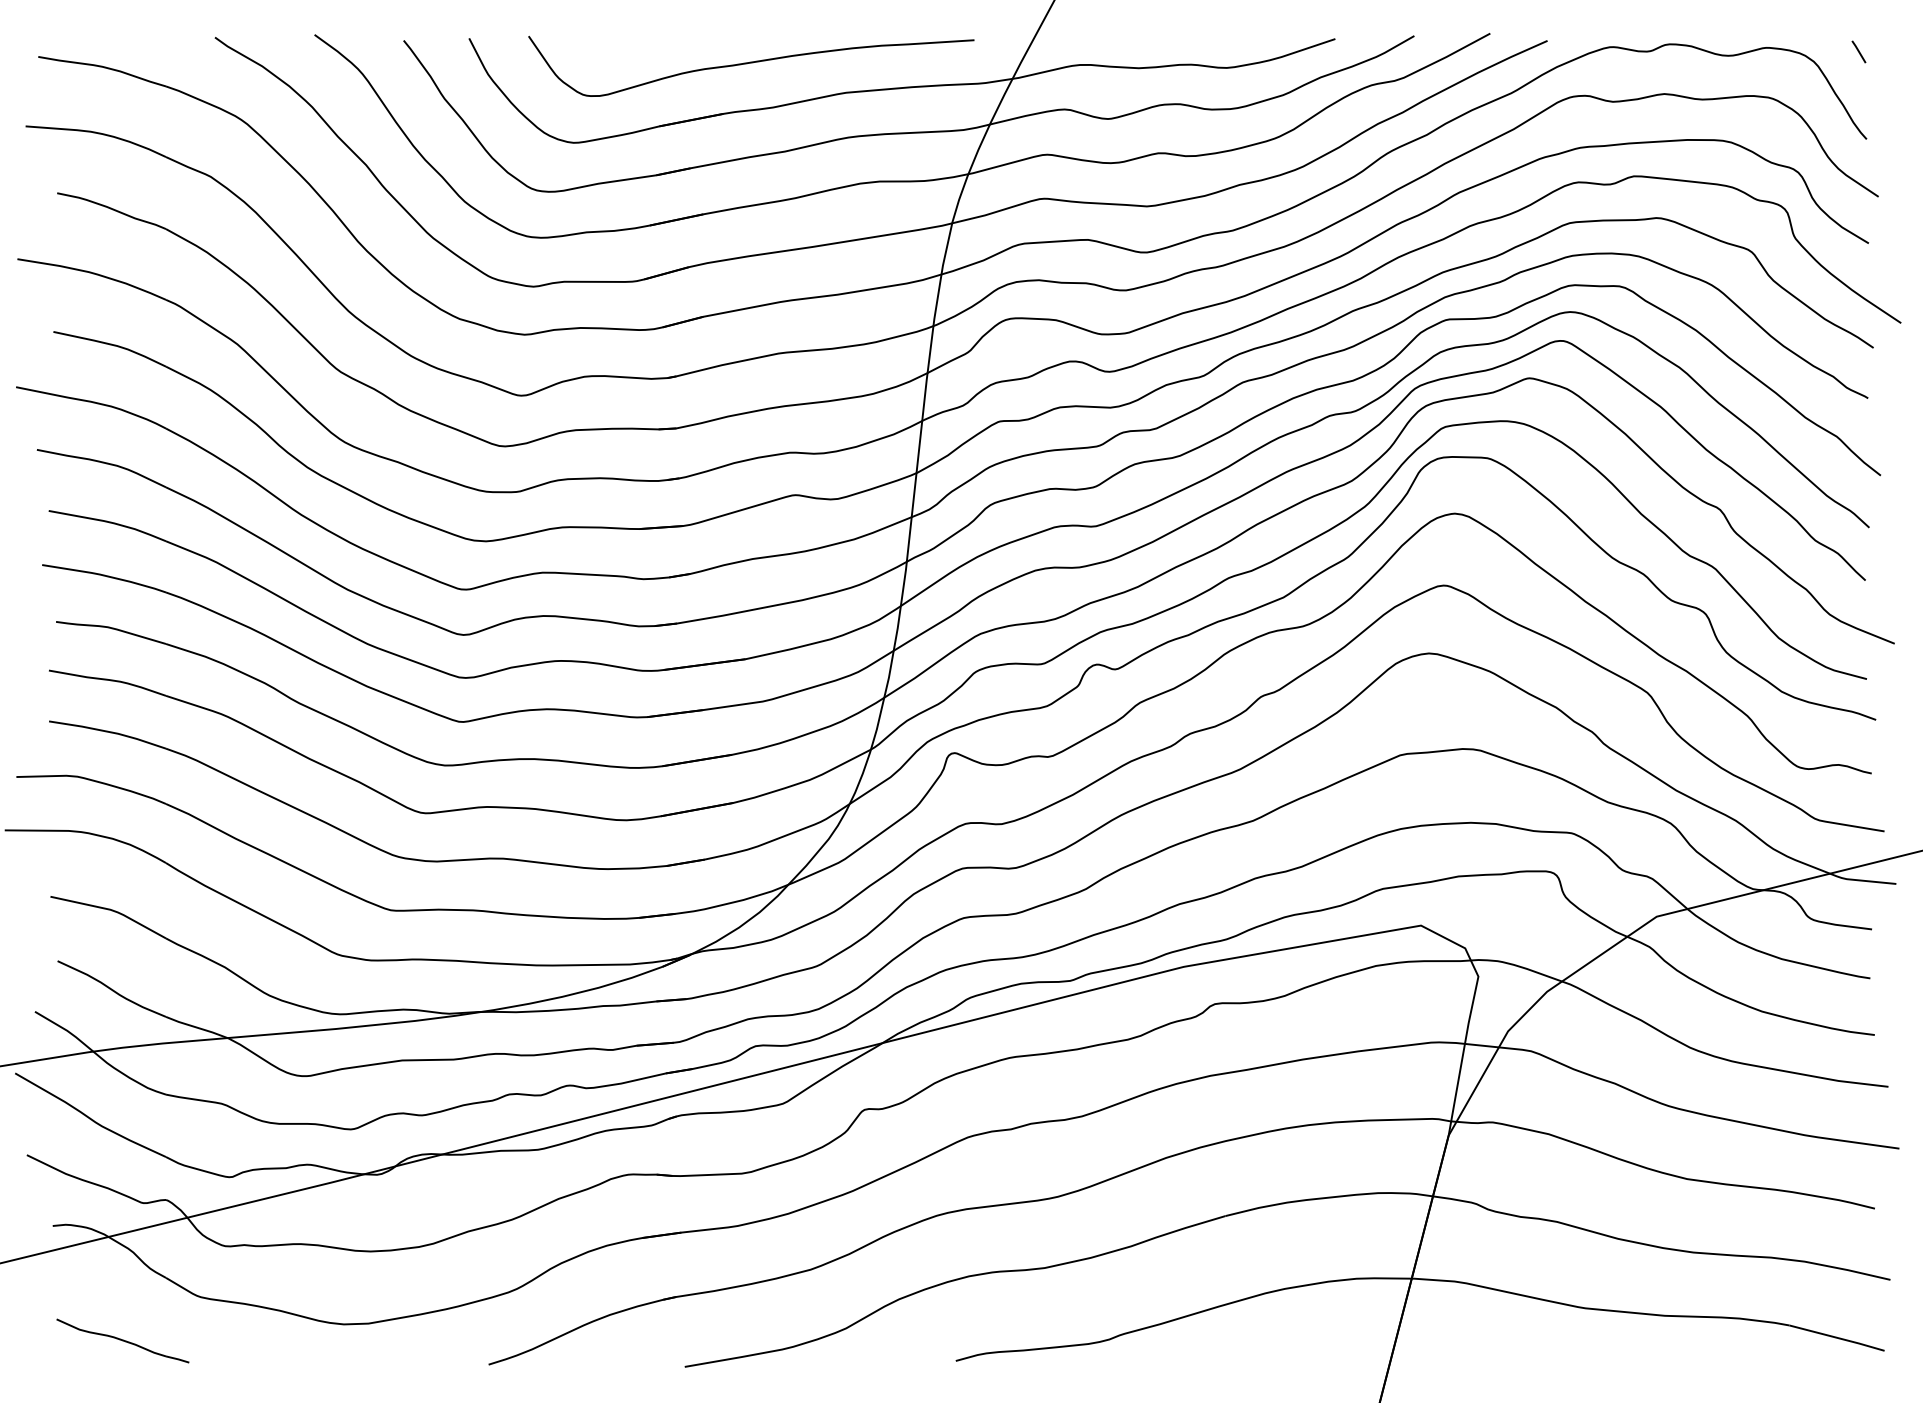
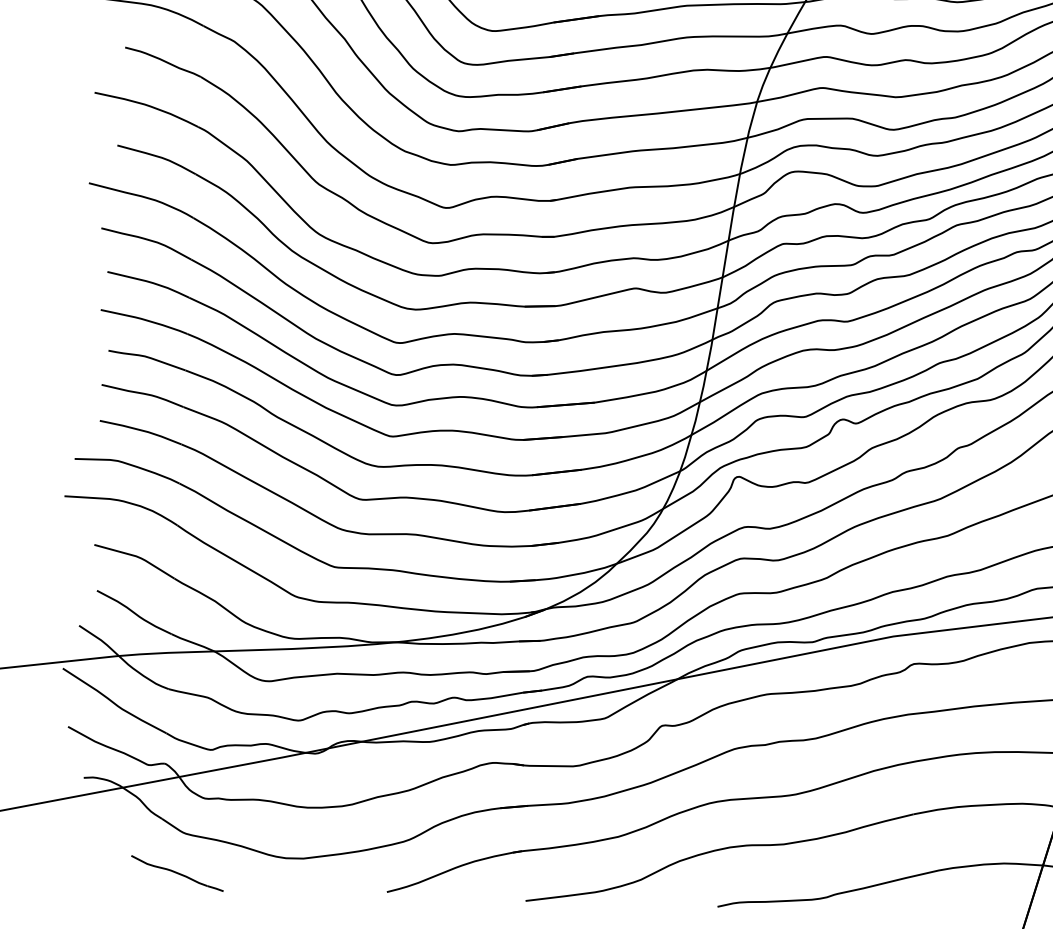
part: (122, 1340) -> (177, 873), moved

